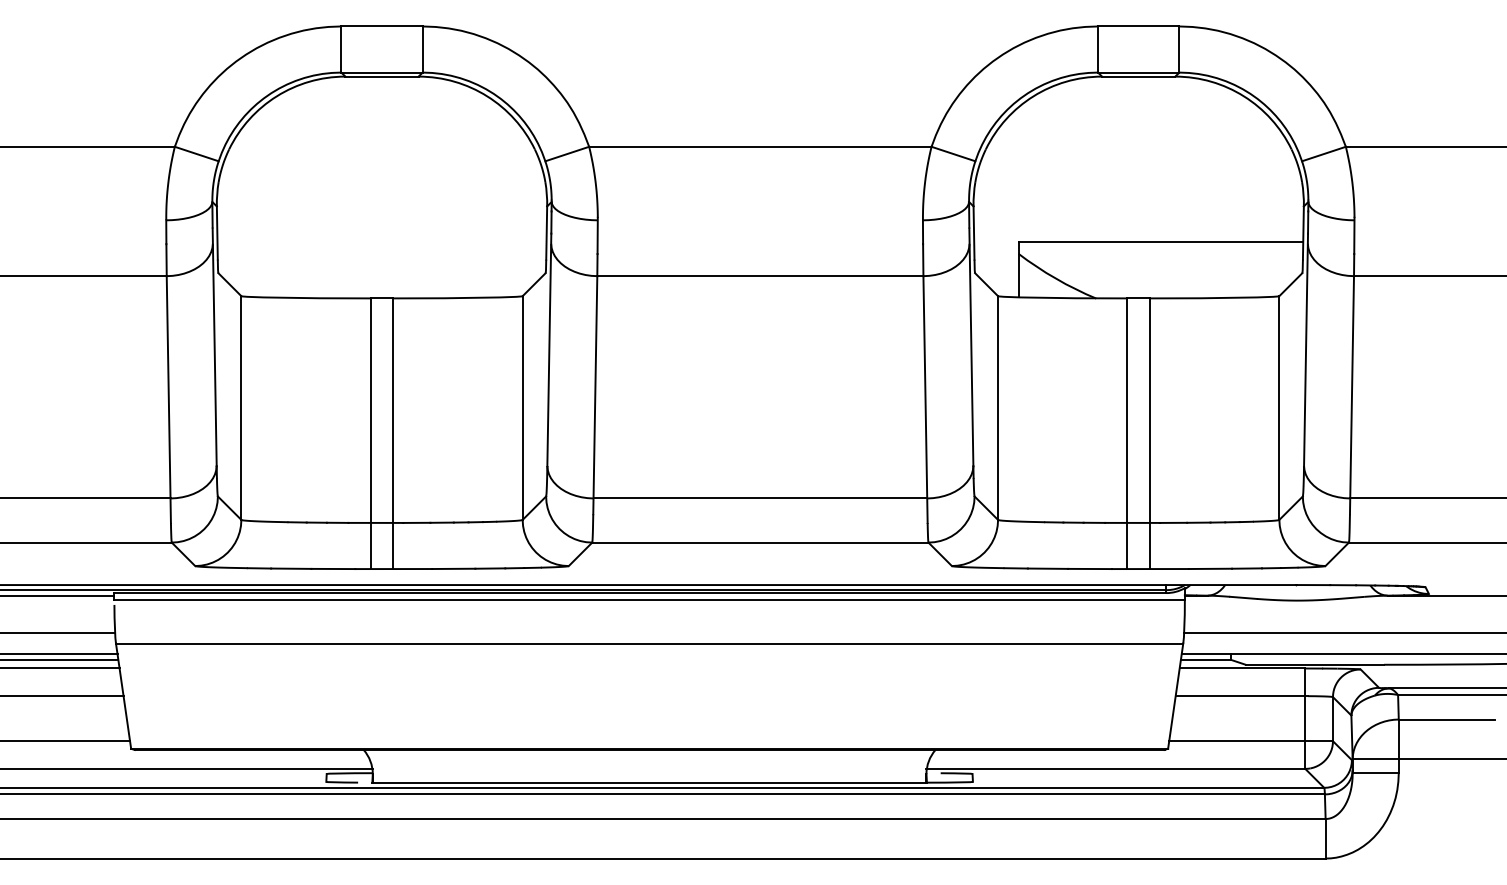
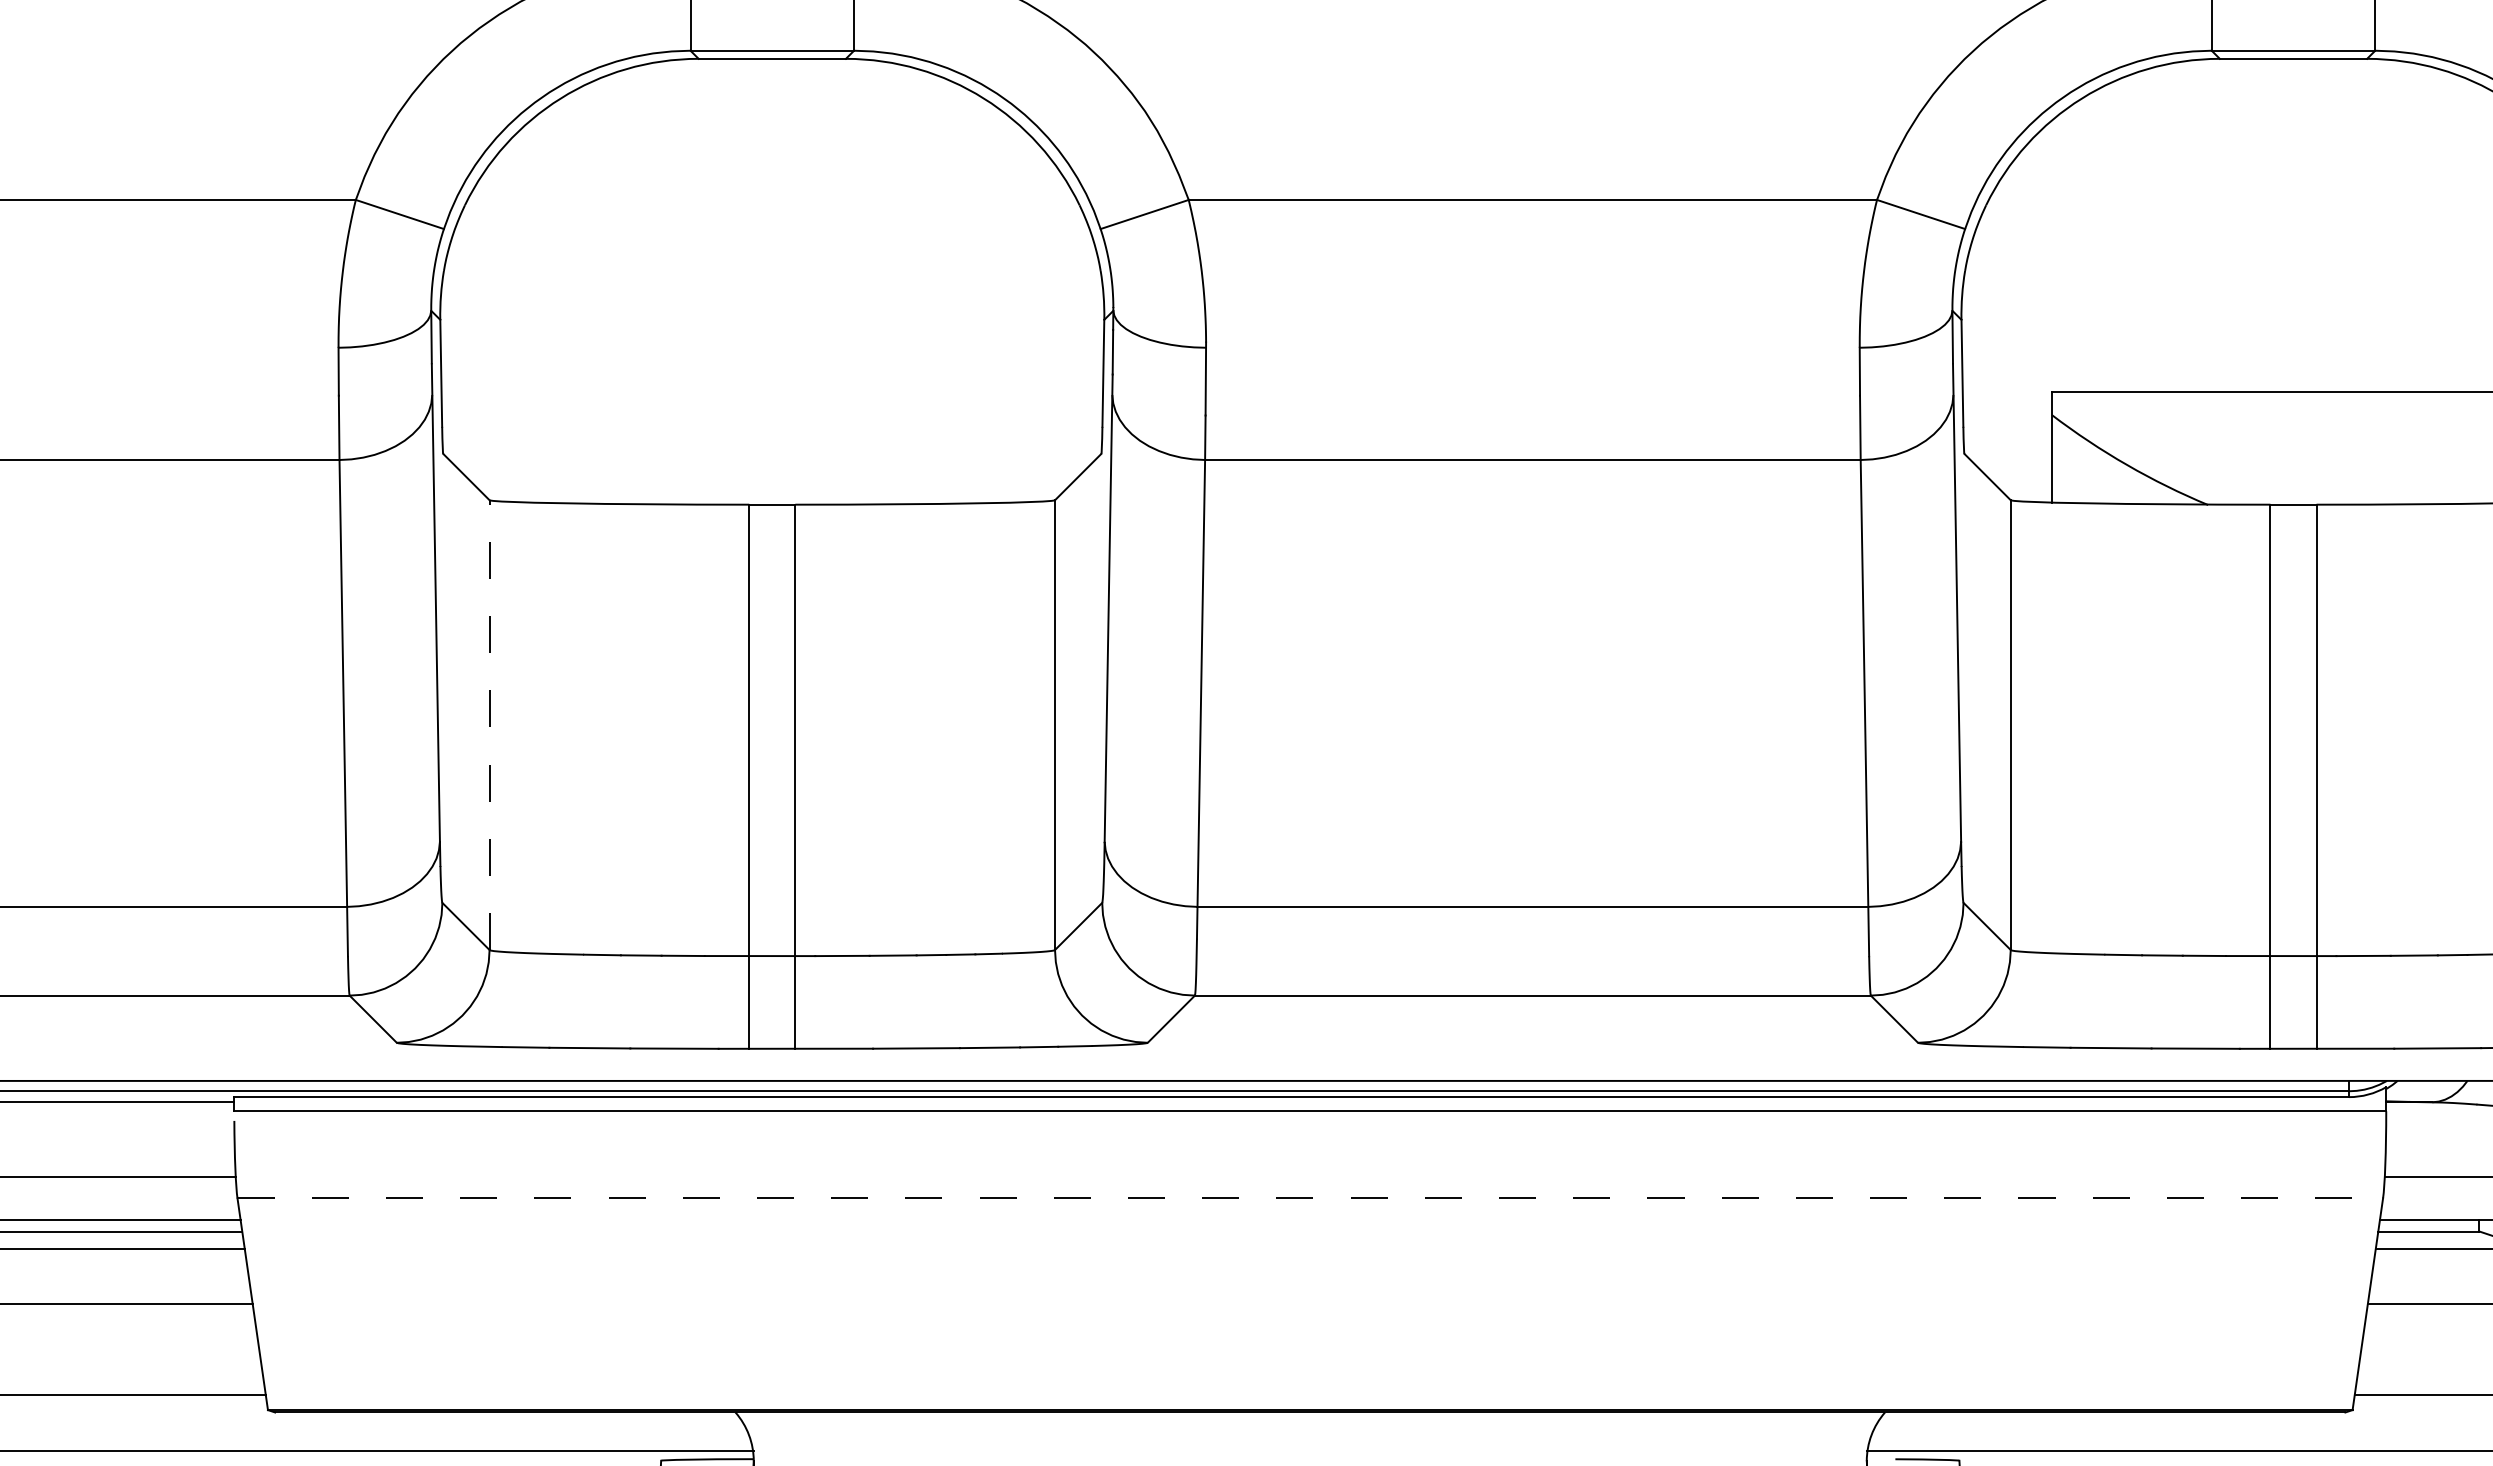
line: (241, 408) -> (489, 726), solid -> dashed
line: (649, 643) -> (1310, 1198), solid -> dashed

